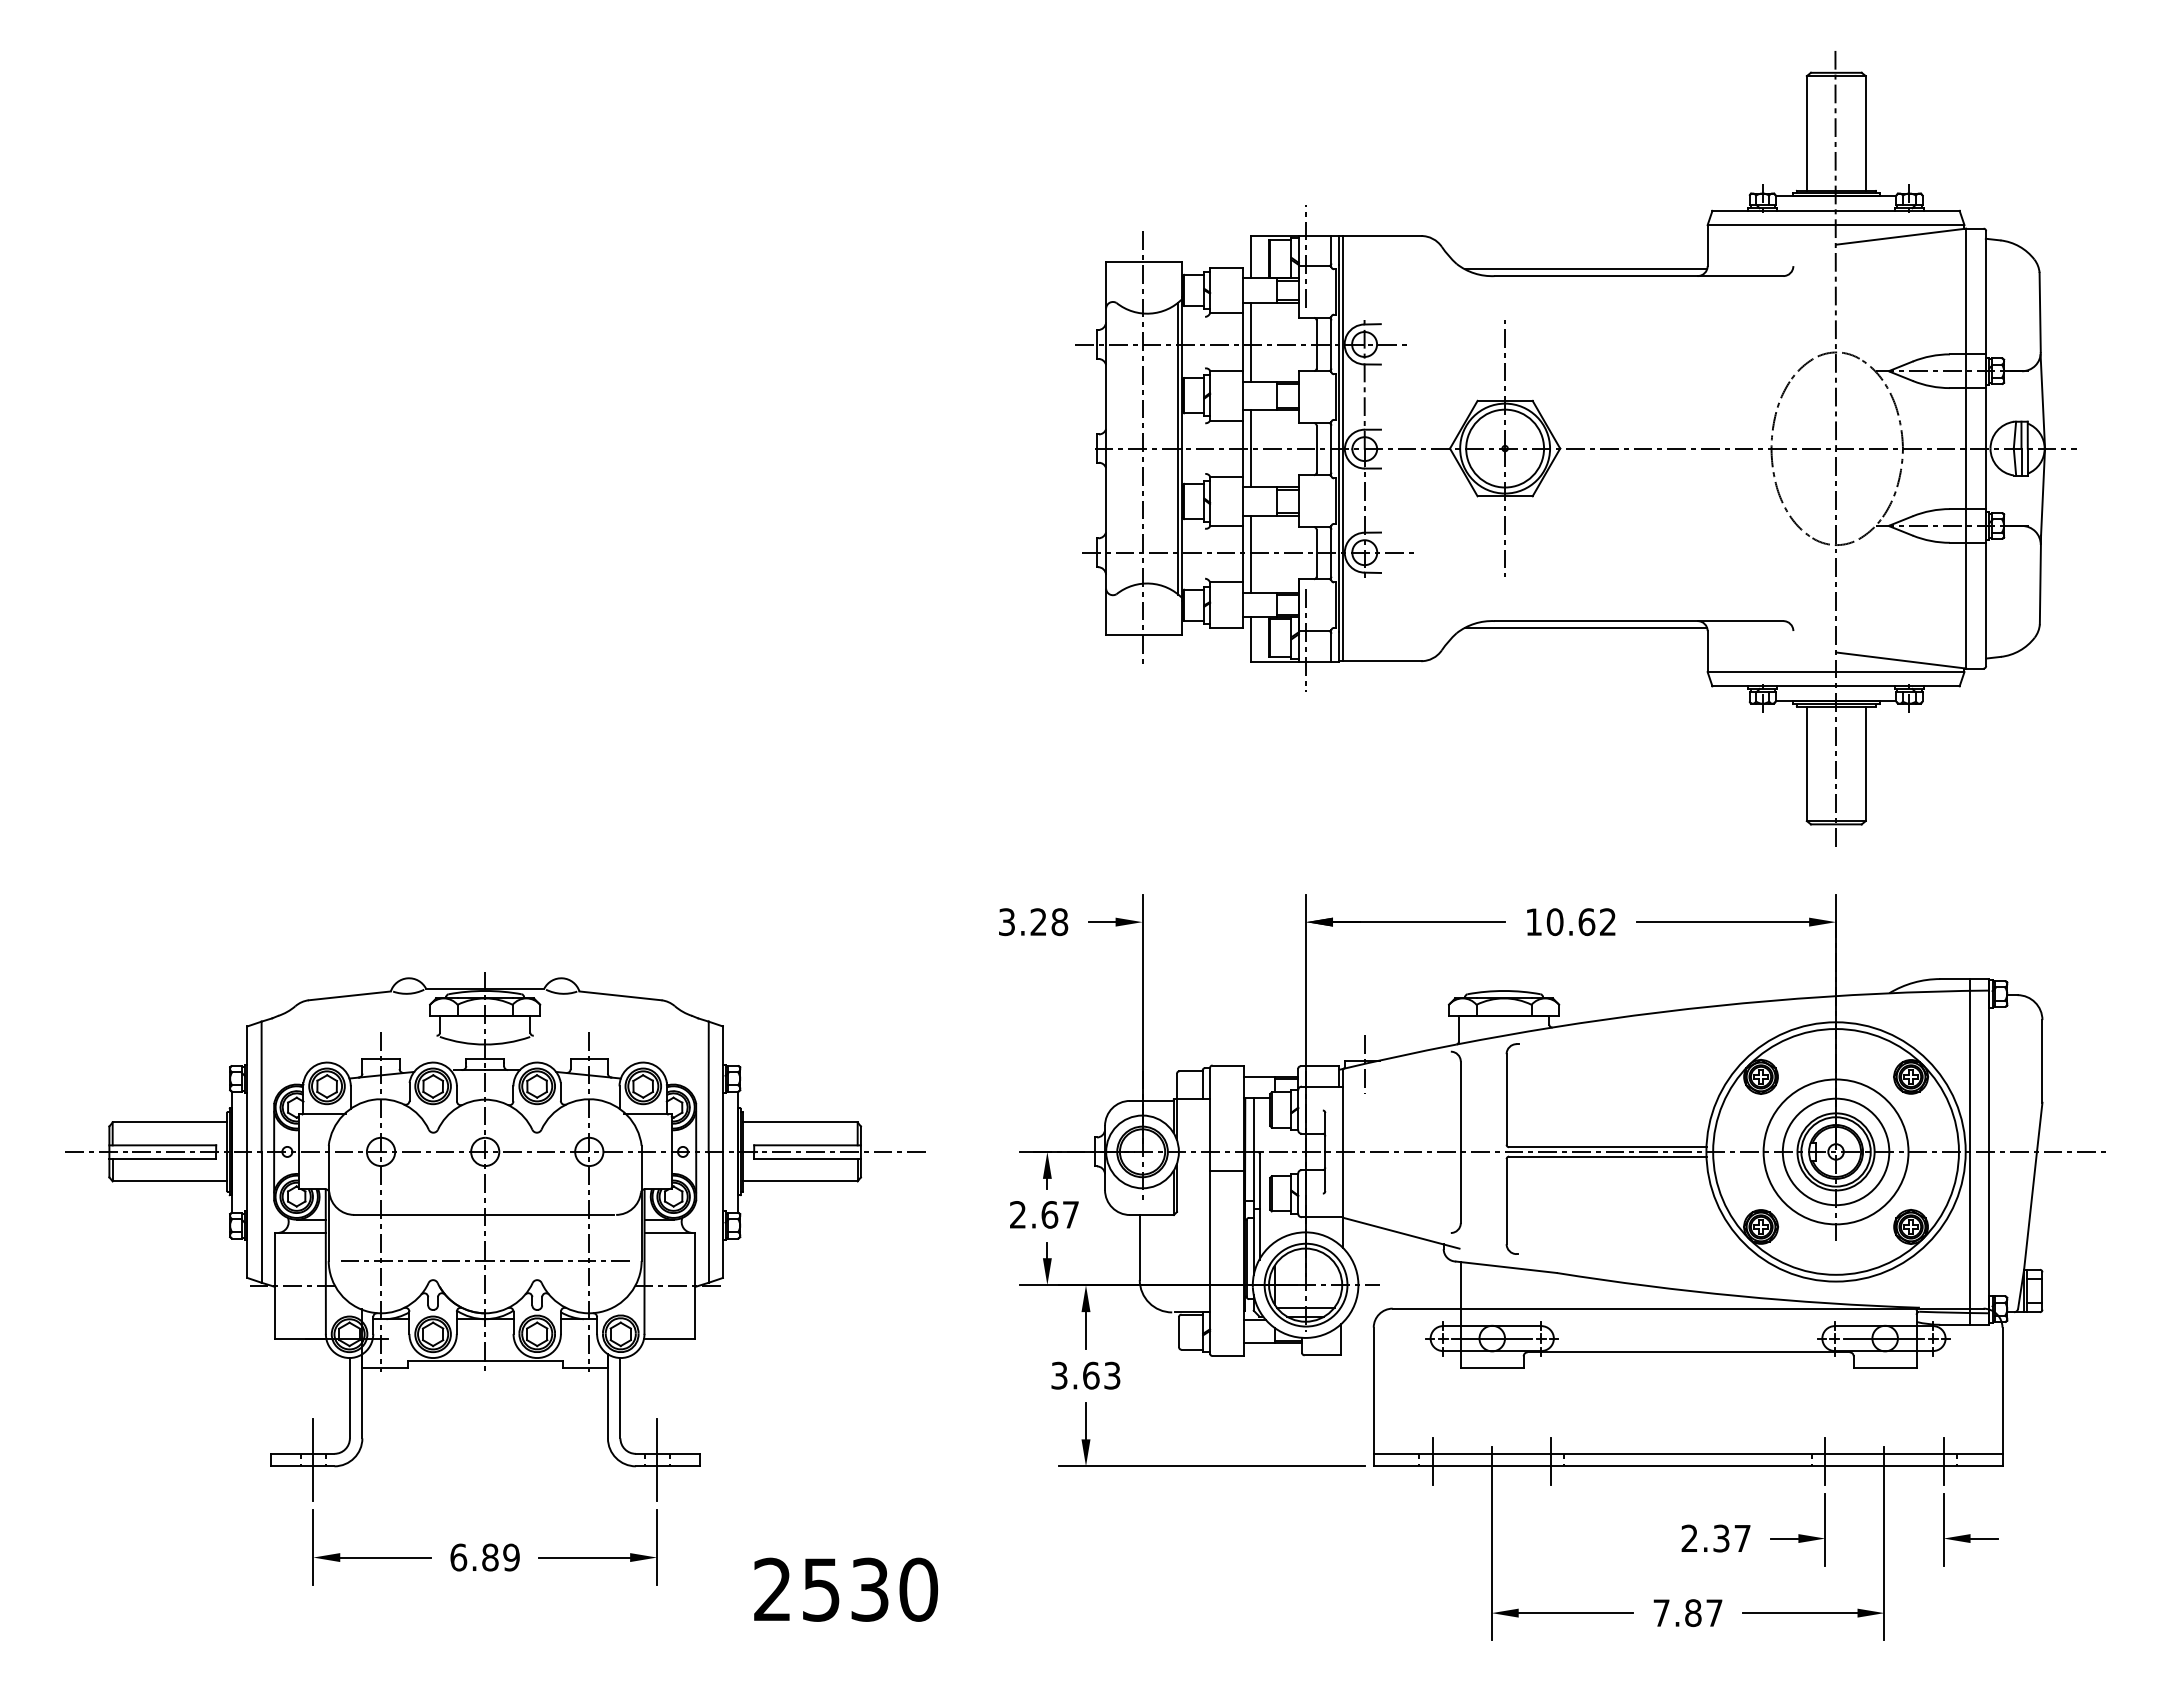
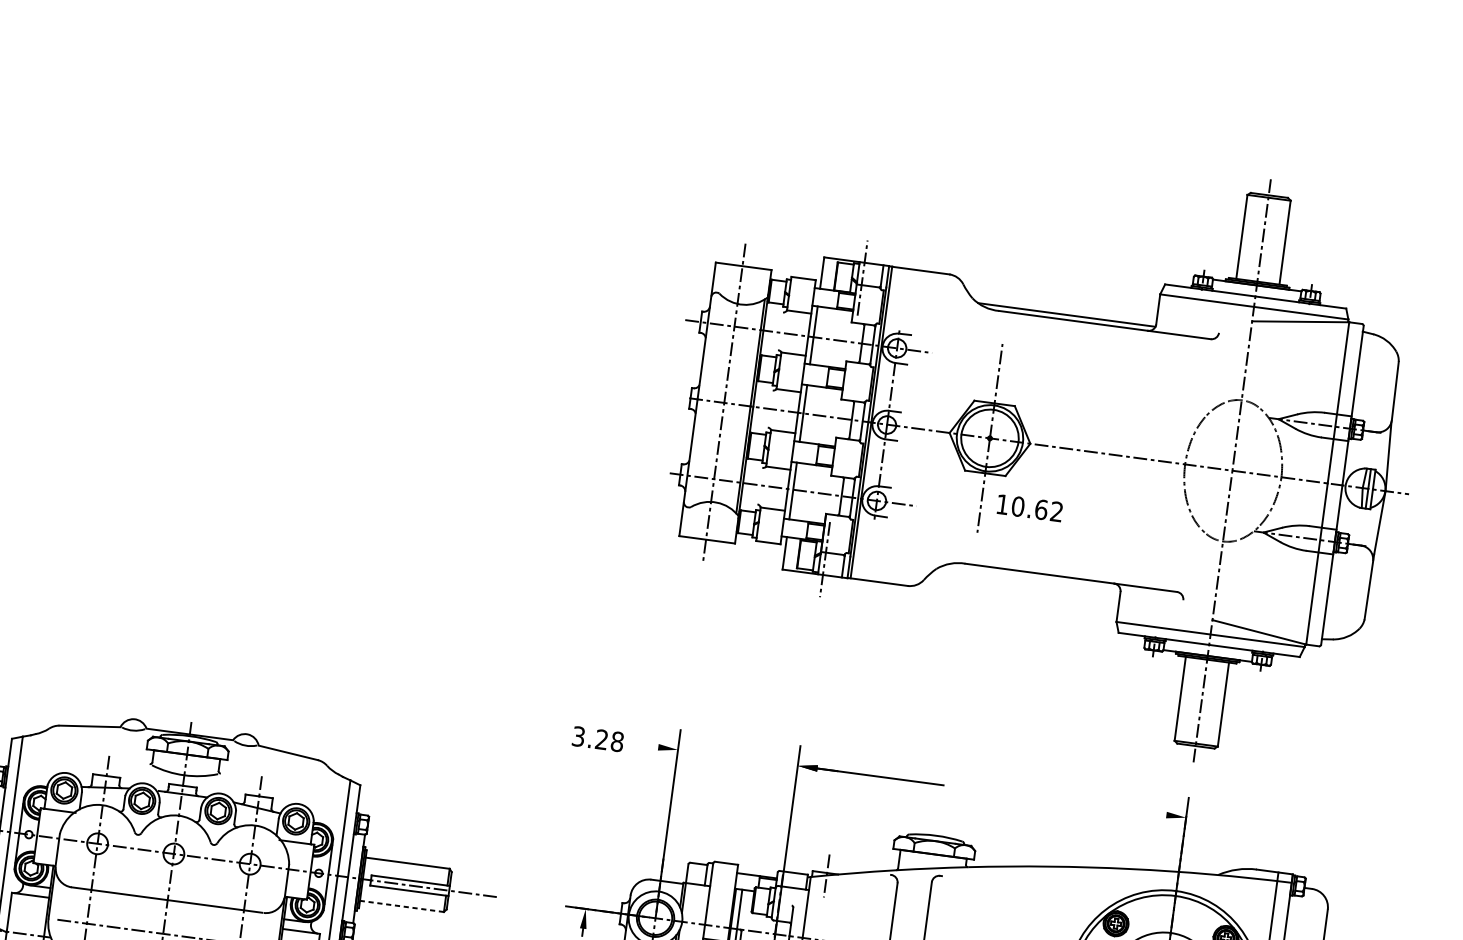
line: (1585, 627) -> (1031, 577), removed
text: (1571, 921) -> (1030, 507), moved
line: (1101, 922) -> (647, 746), removed
line: (1723, 922) -> (1103, 806), removed
line: (799, 1181) -> (401, 906), solid -> dashed

